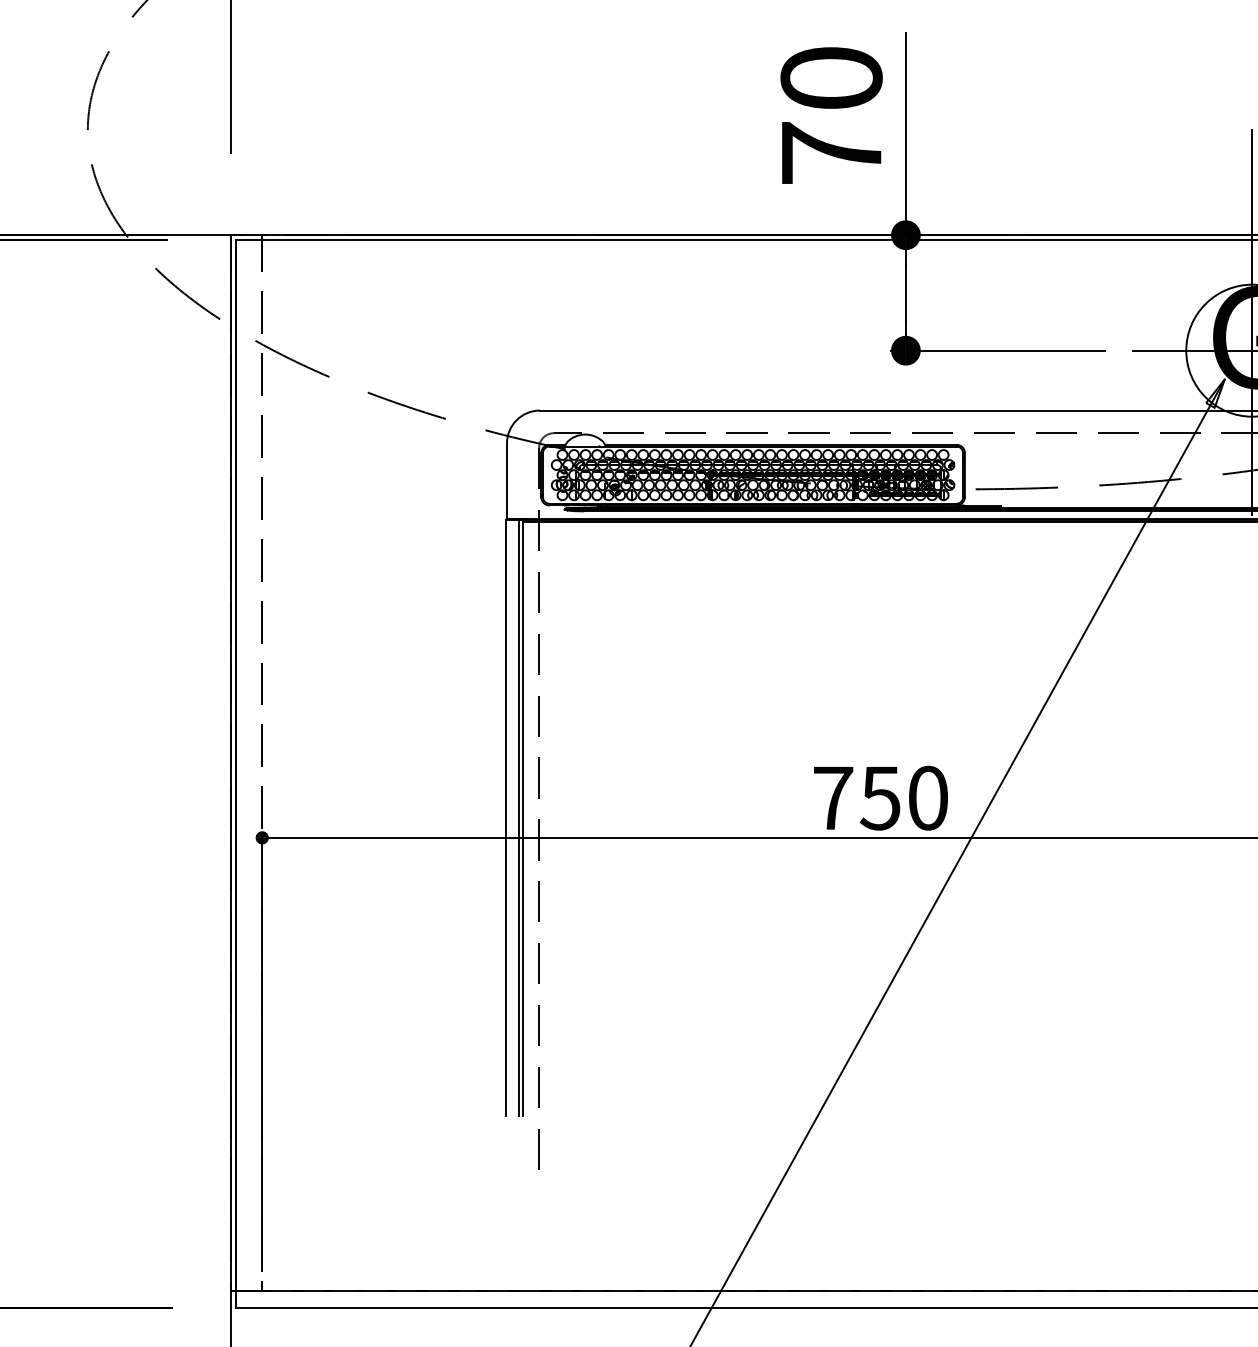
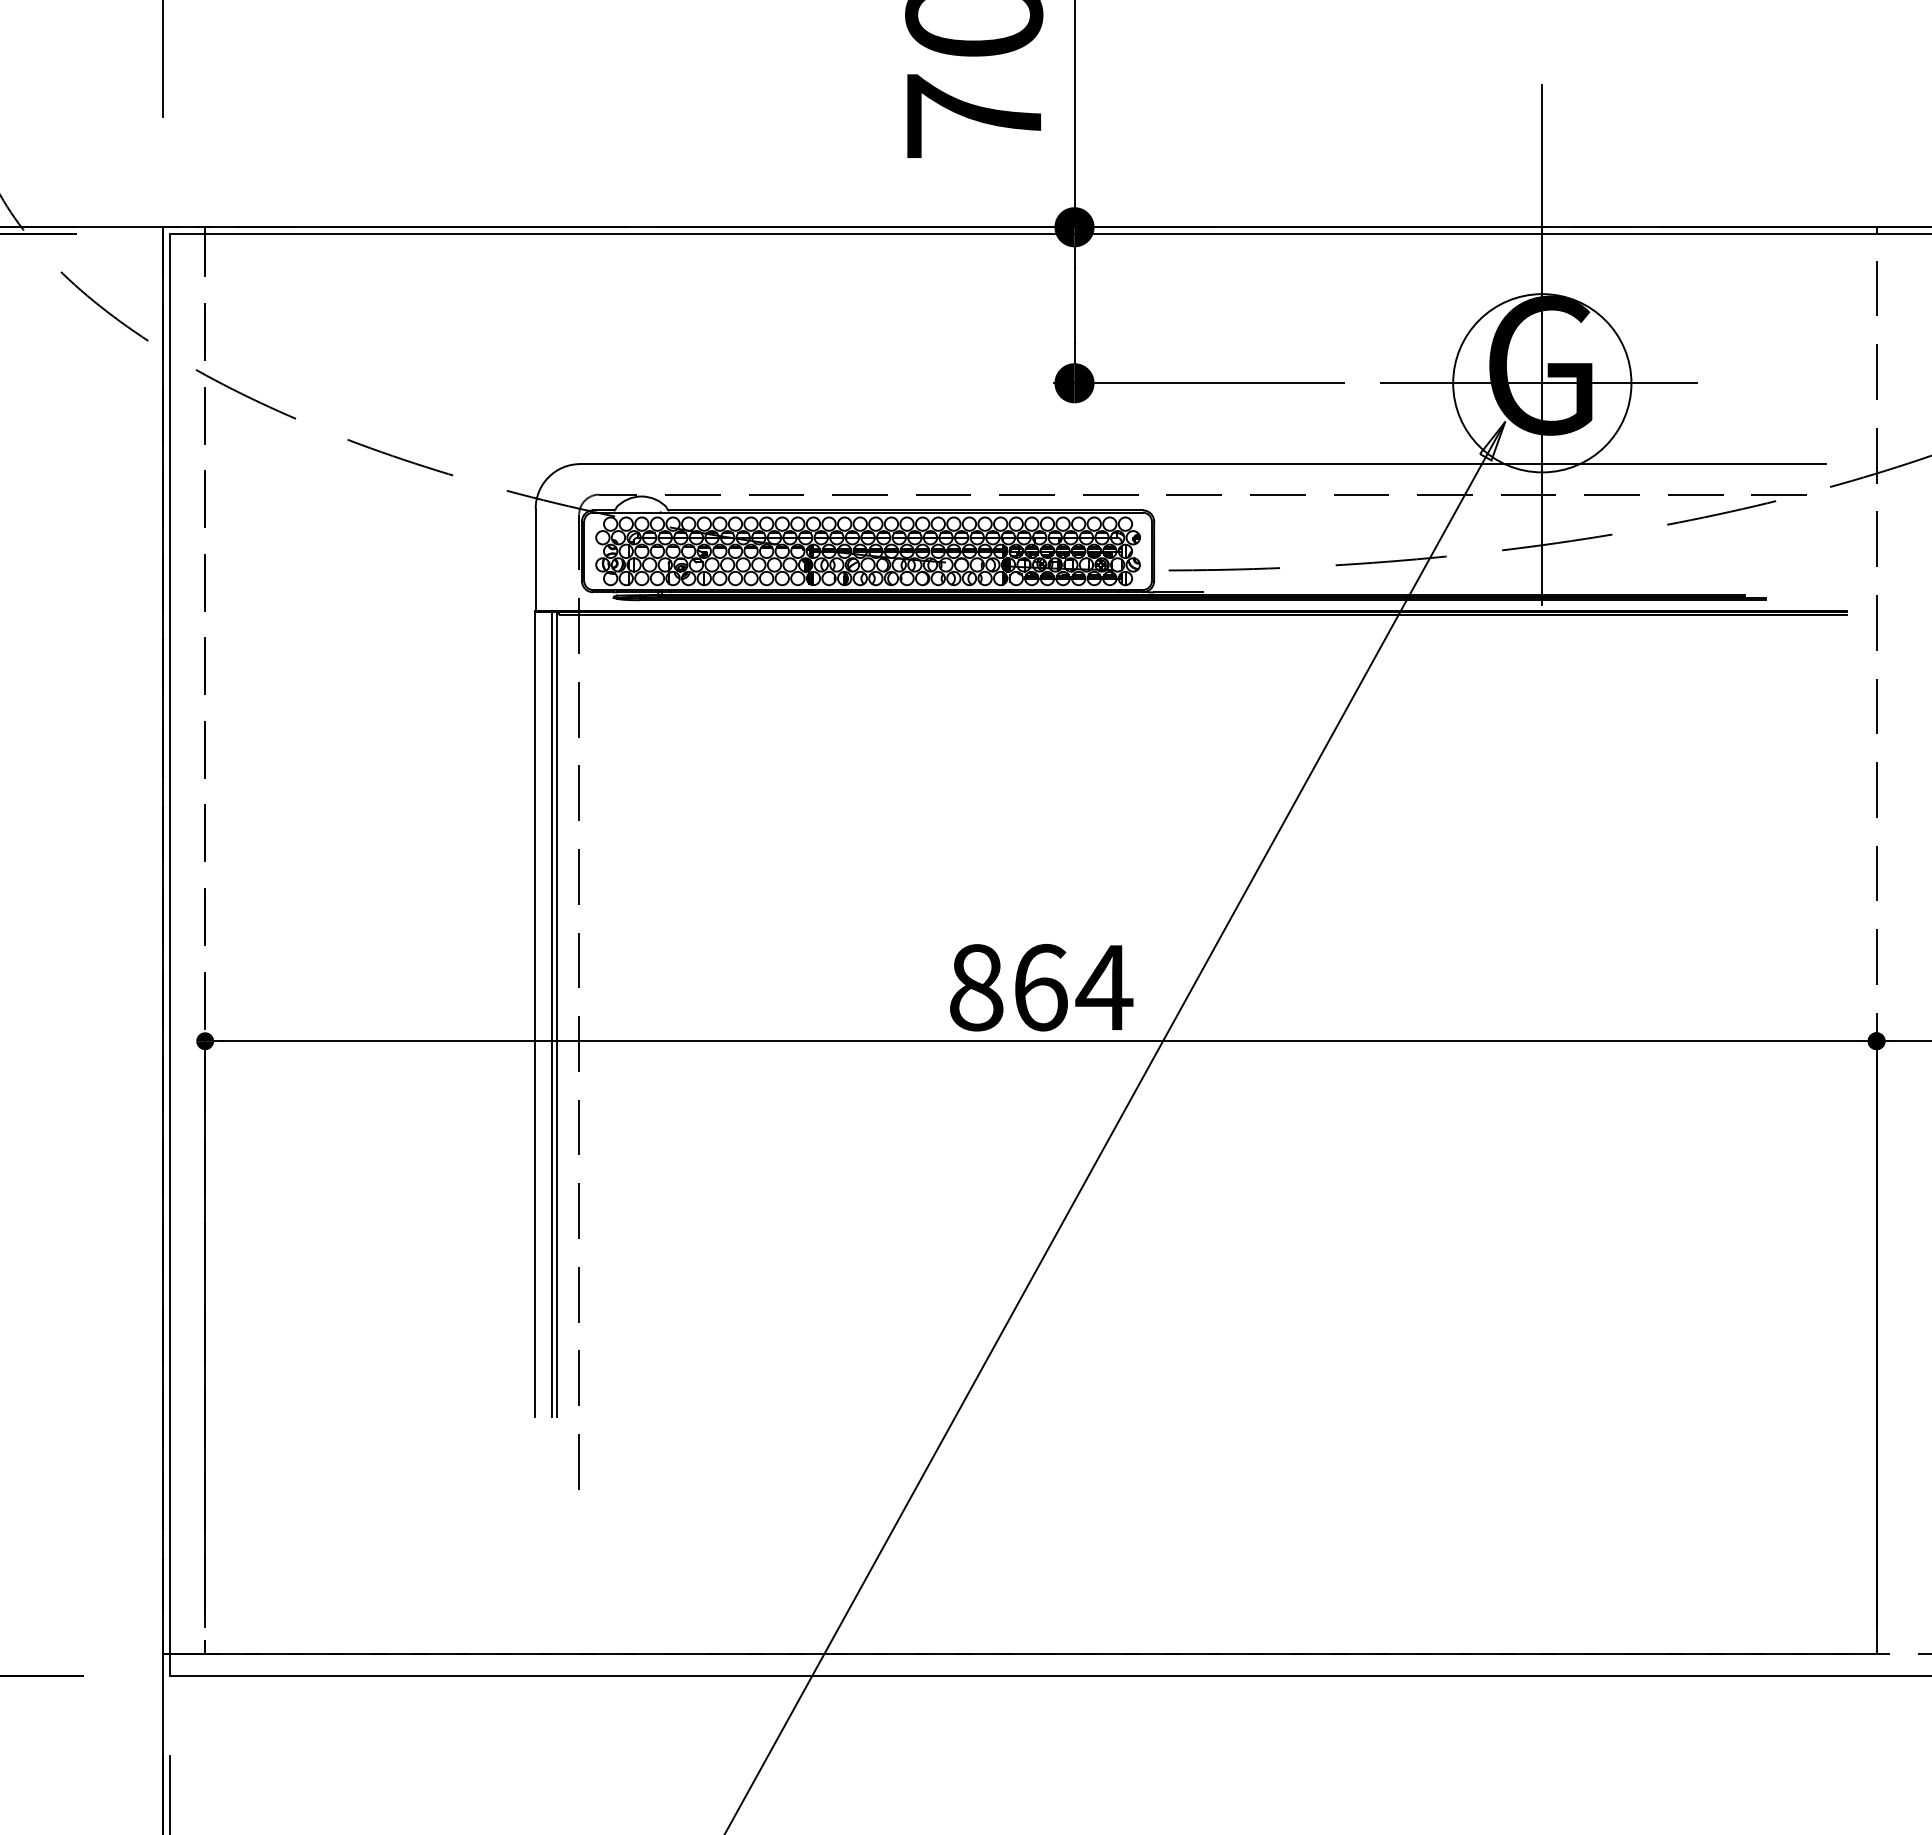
text: (881, 798) -> (1041, 987), 750 -> 864

